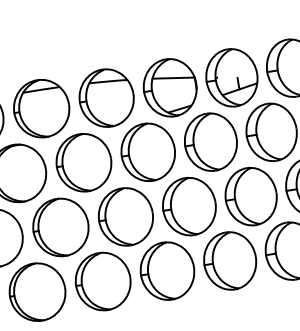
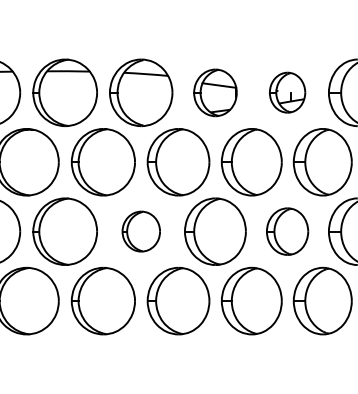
part: (231, 77) -> (287, 92), size x0.6
part: (170, 87) -> (215, 92), size x0.7
part: (251, 196) -> (287, 231), size x0.7
part: (126, 216) -> (141, 231), size x0.6

